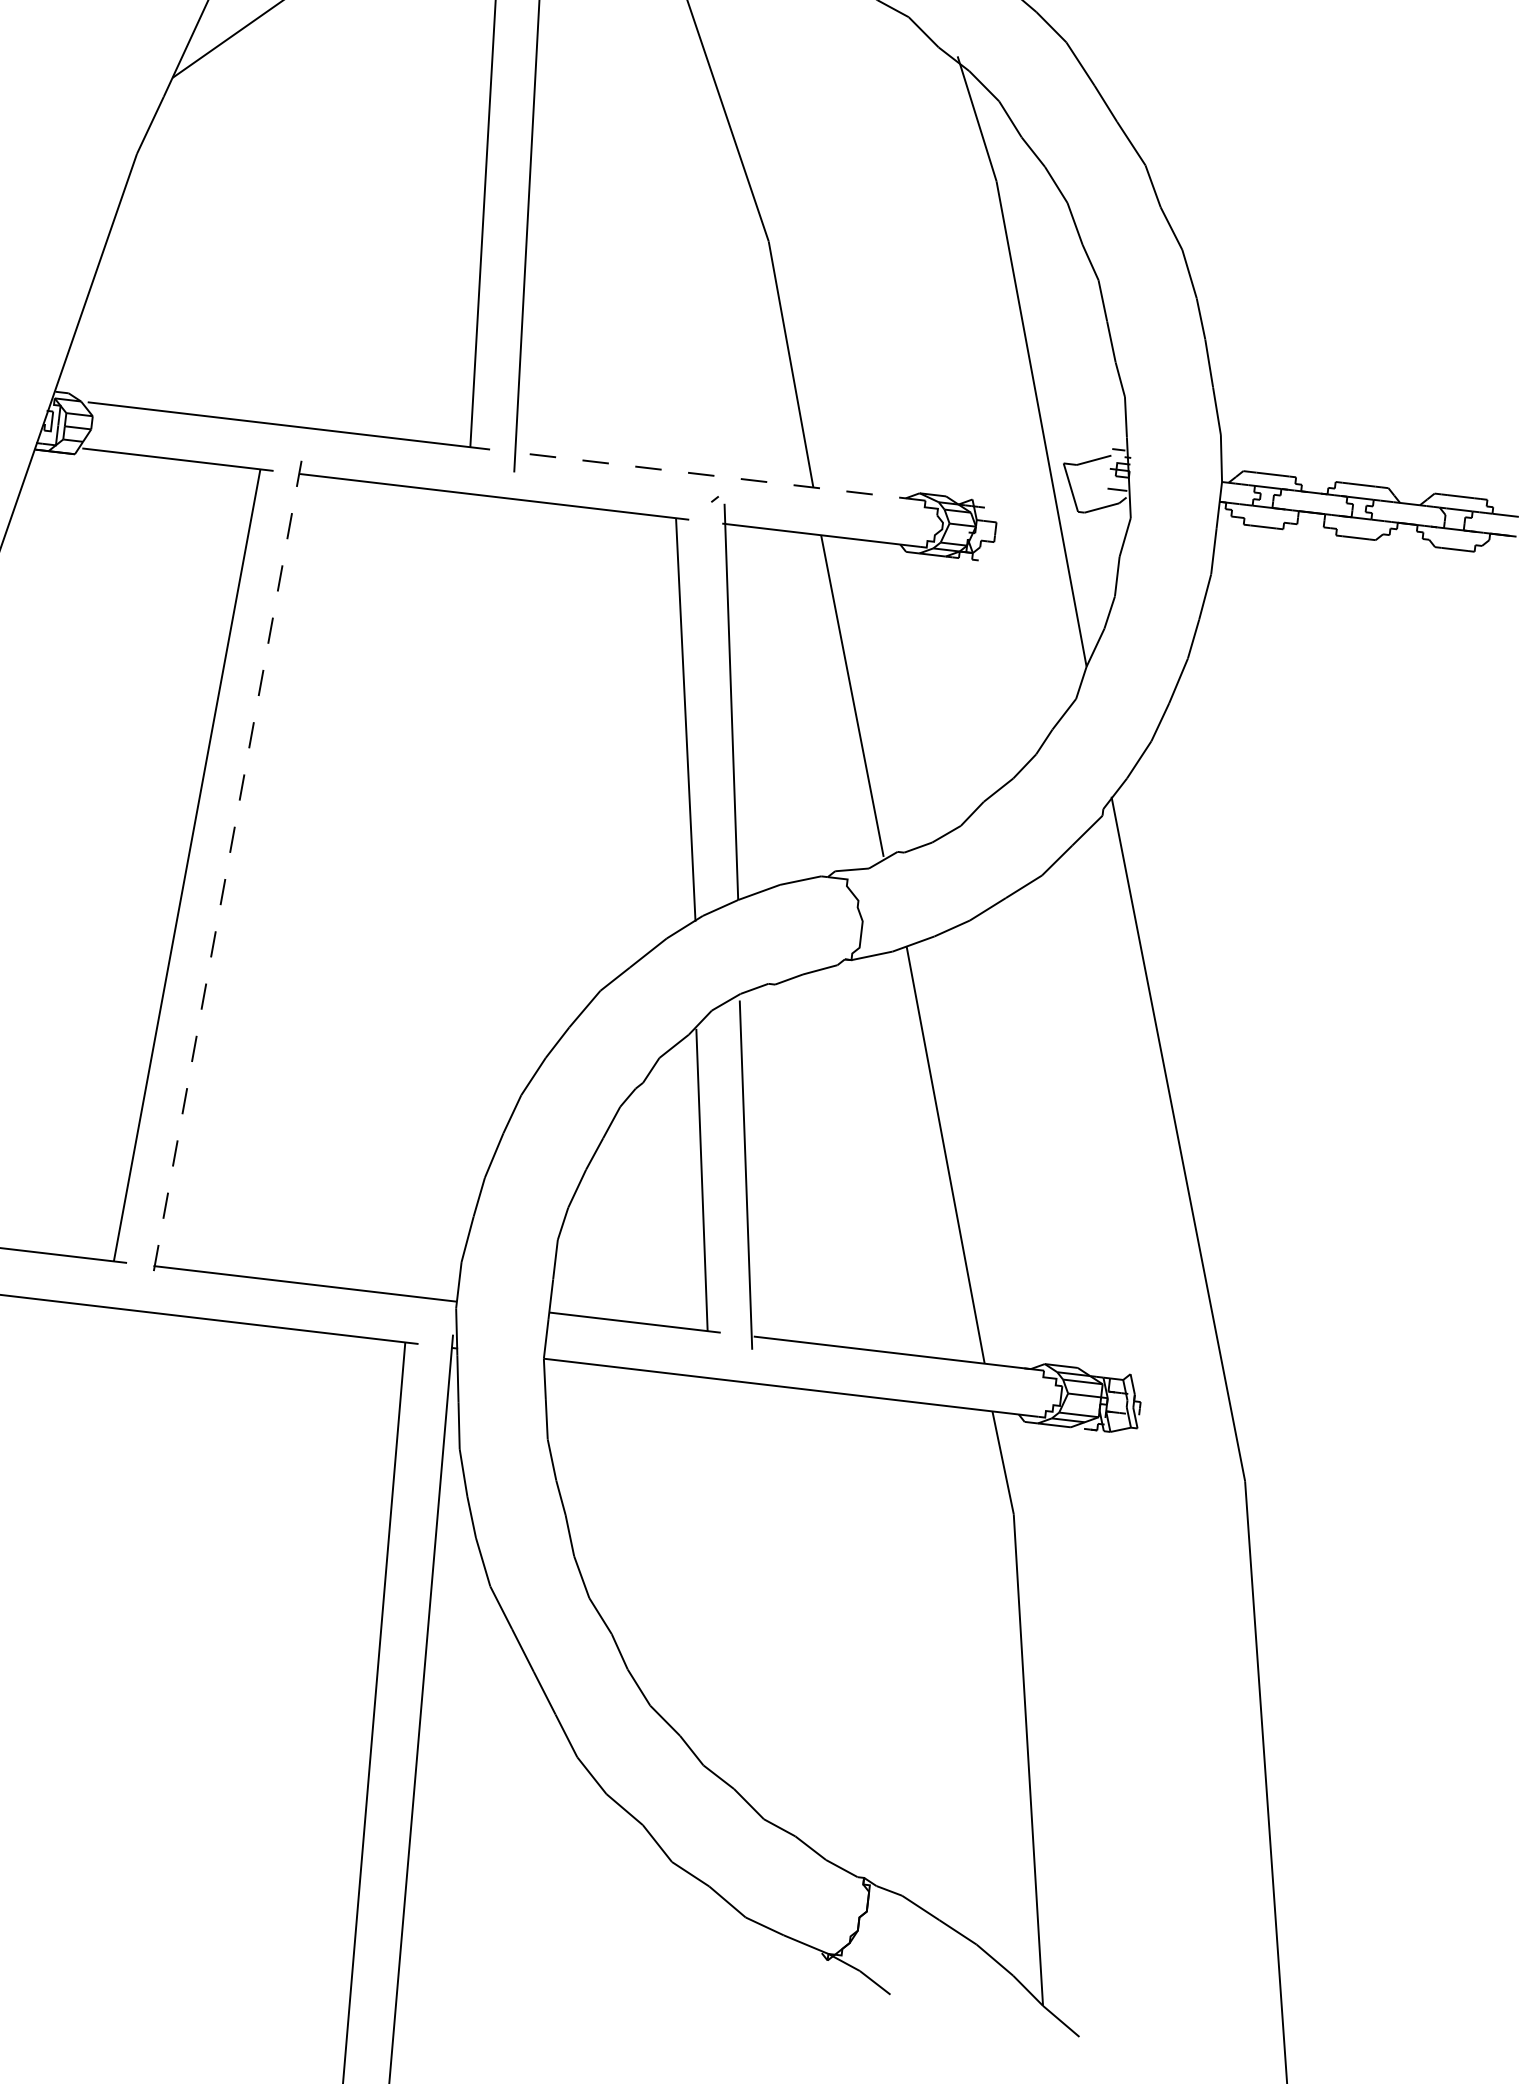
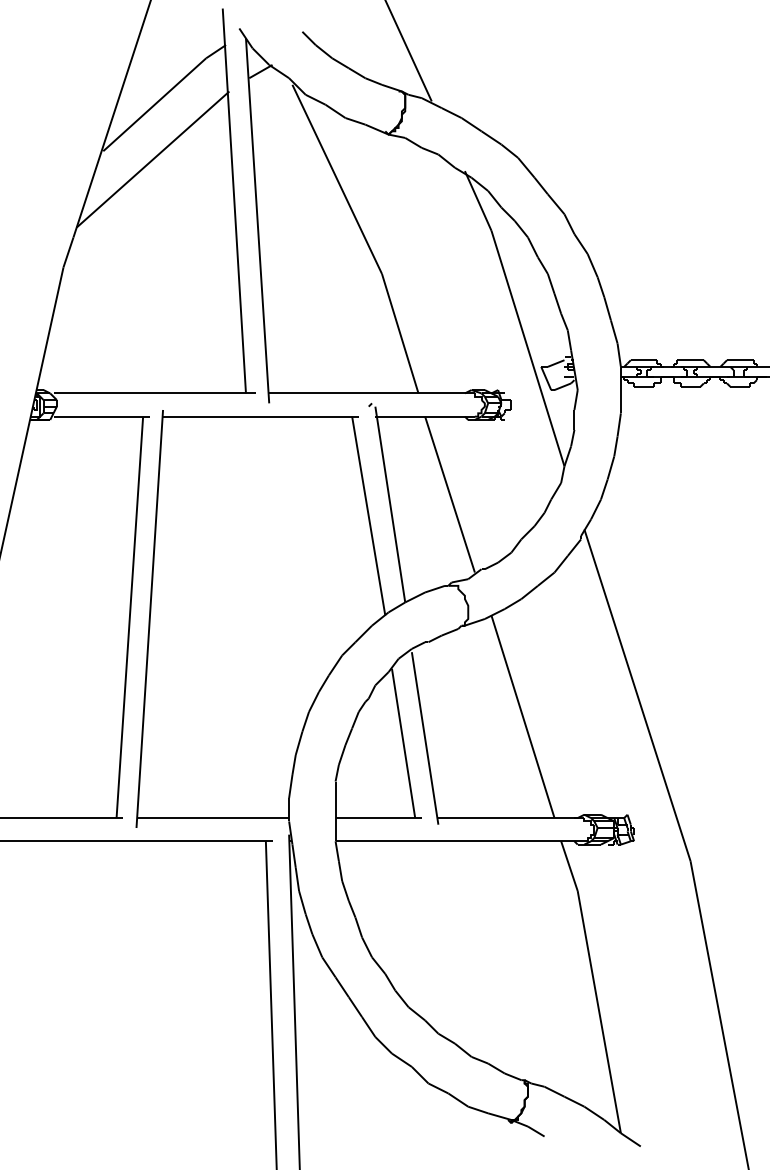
line: (721, 476) -> (372, 393), dashed -> solid
line: (225, 874) -> (149, 619), dashed -> solid

